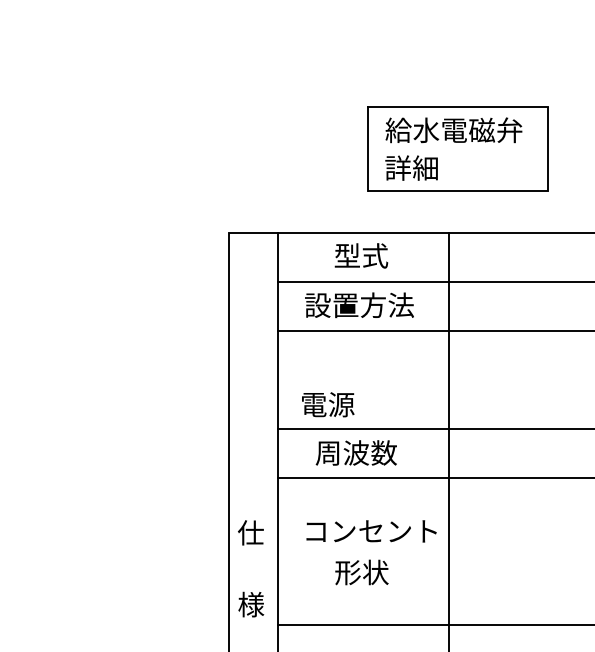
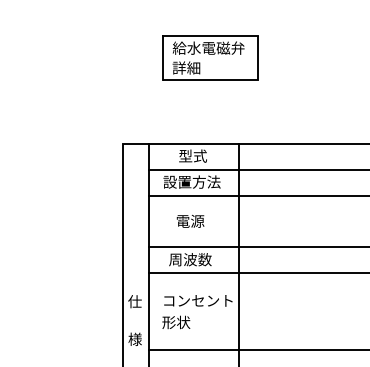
part: (457, 148) -> (210, 57), moved
text: (327, 403) -> (190, 220), moved
text: (362, 572) -> (176, 322), moved

